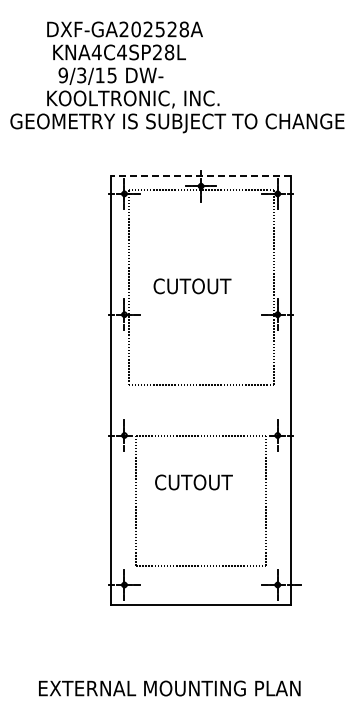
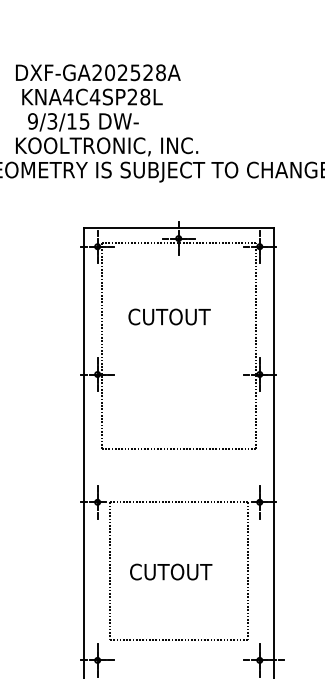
line: (200, 176) -> (178, 228), dashed -> solid
text: (192, 286) -> (169, 317), moved
text: (193, 482) -> (170, 572), moved

